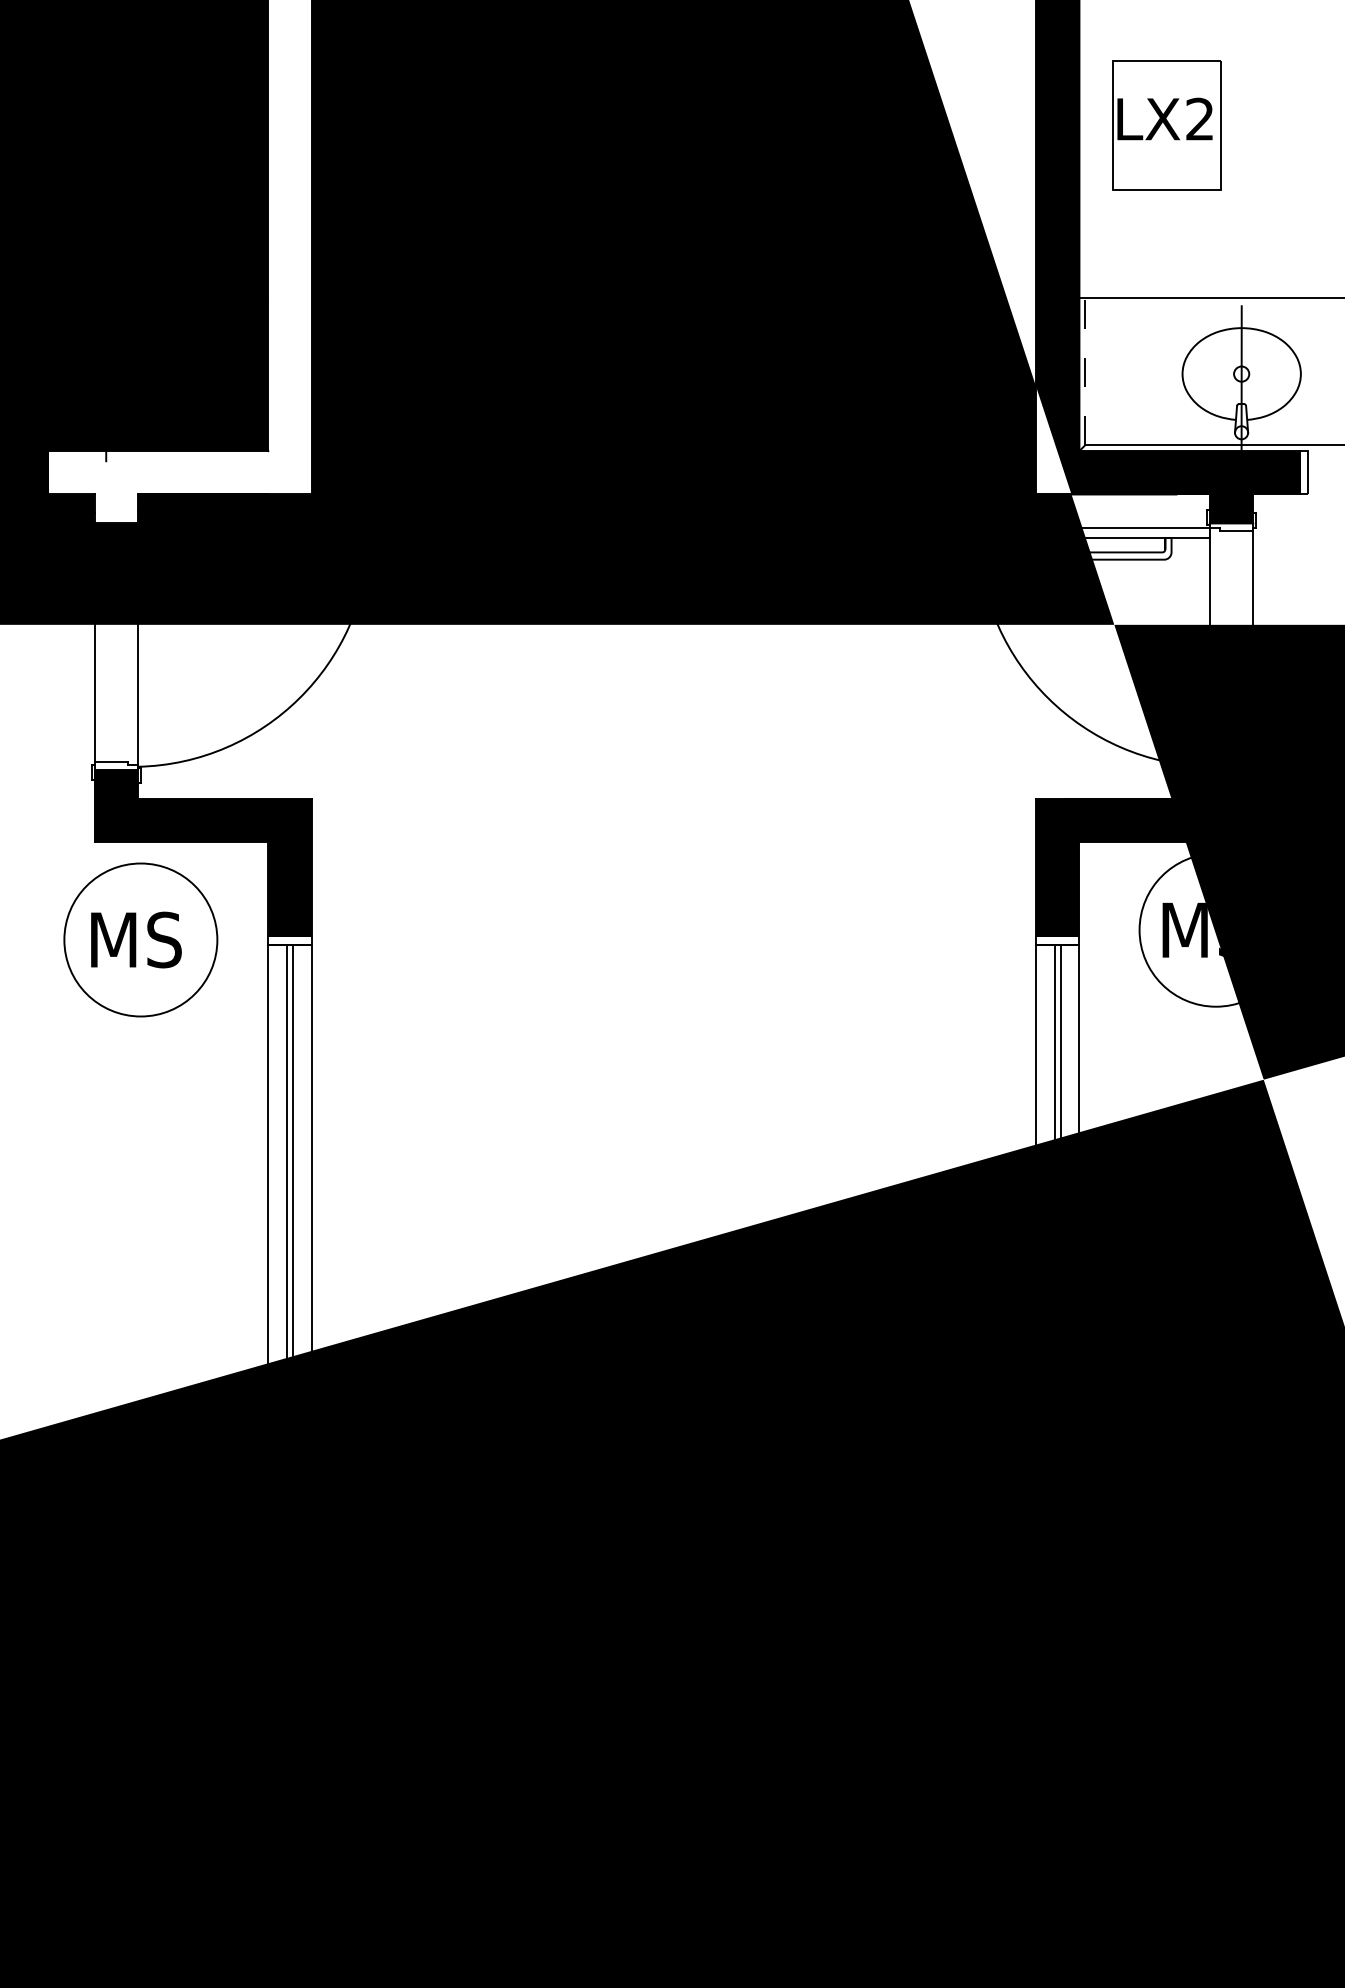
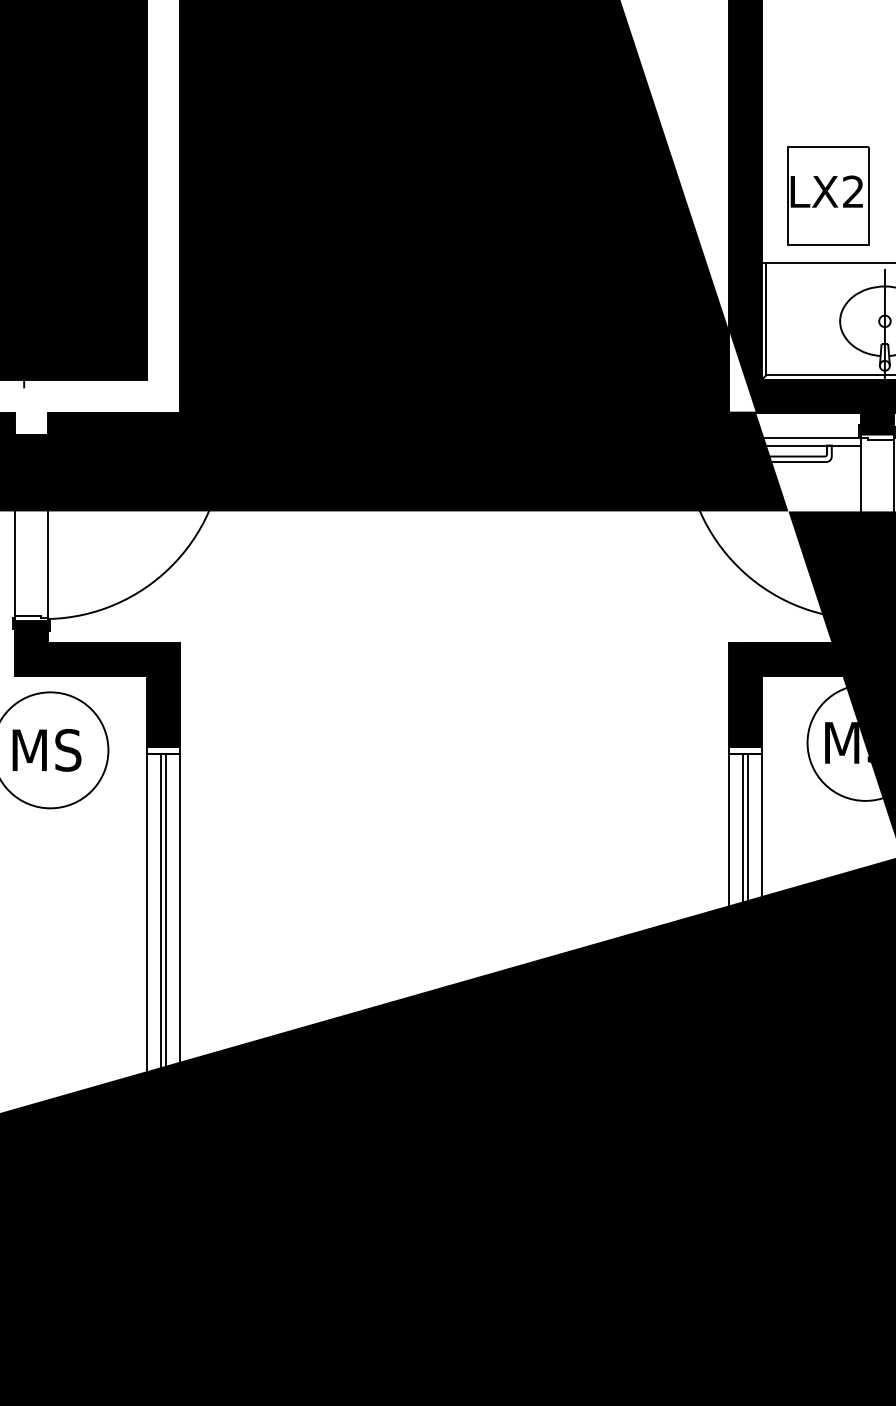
part: (1166, 125) -> (827, 196), moved
line: (1085, 371) -> (766, 319), dashed -> solid

